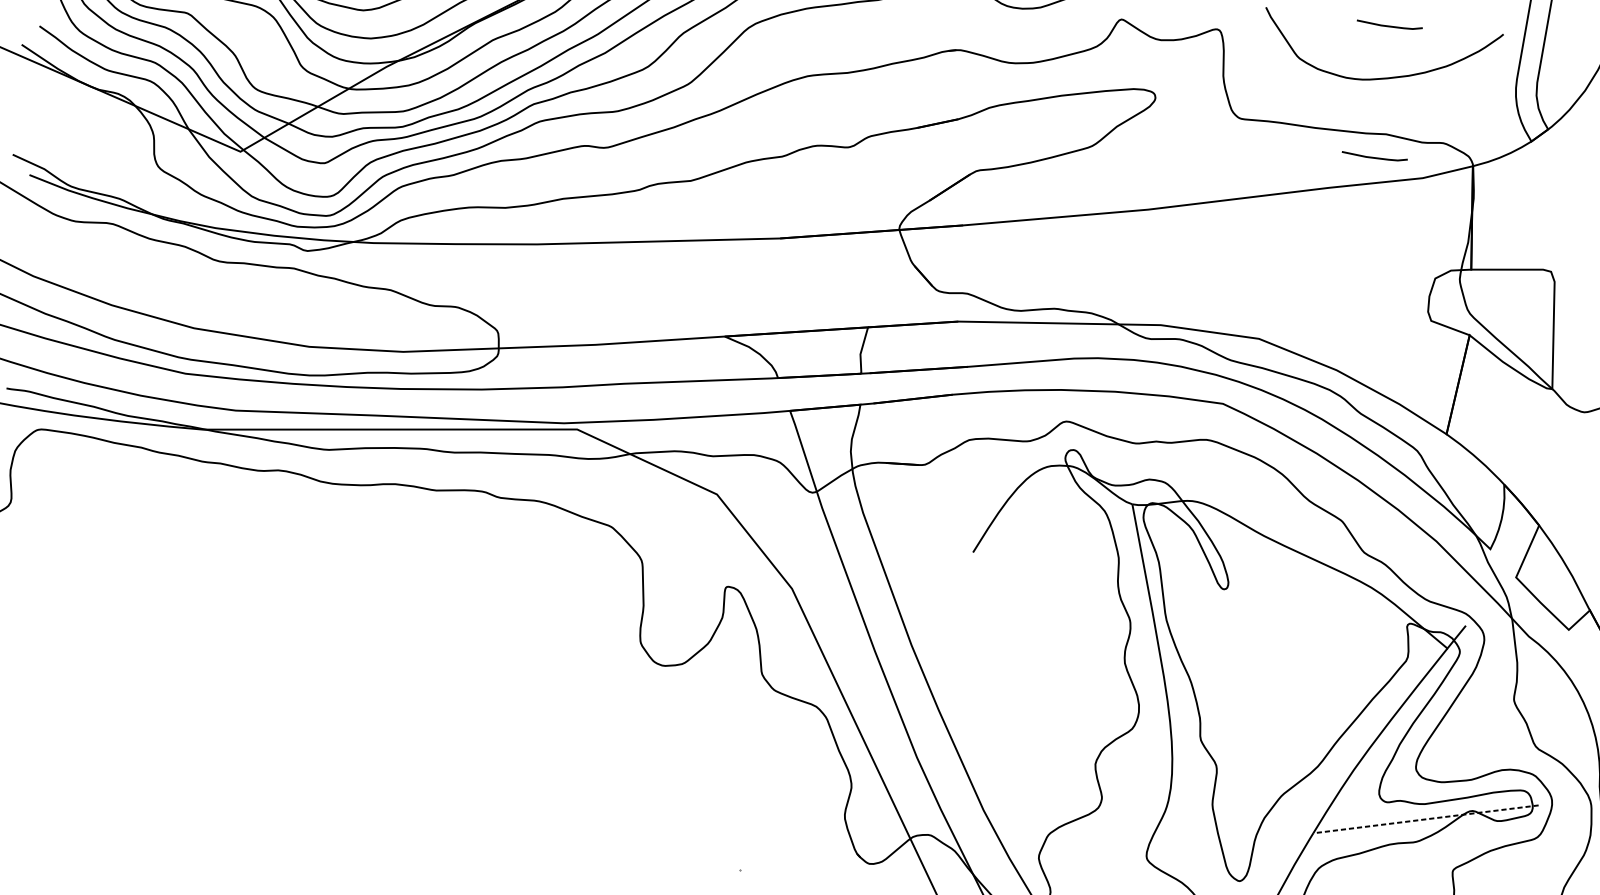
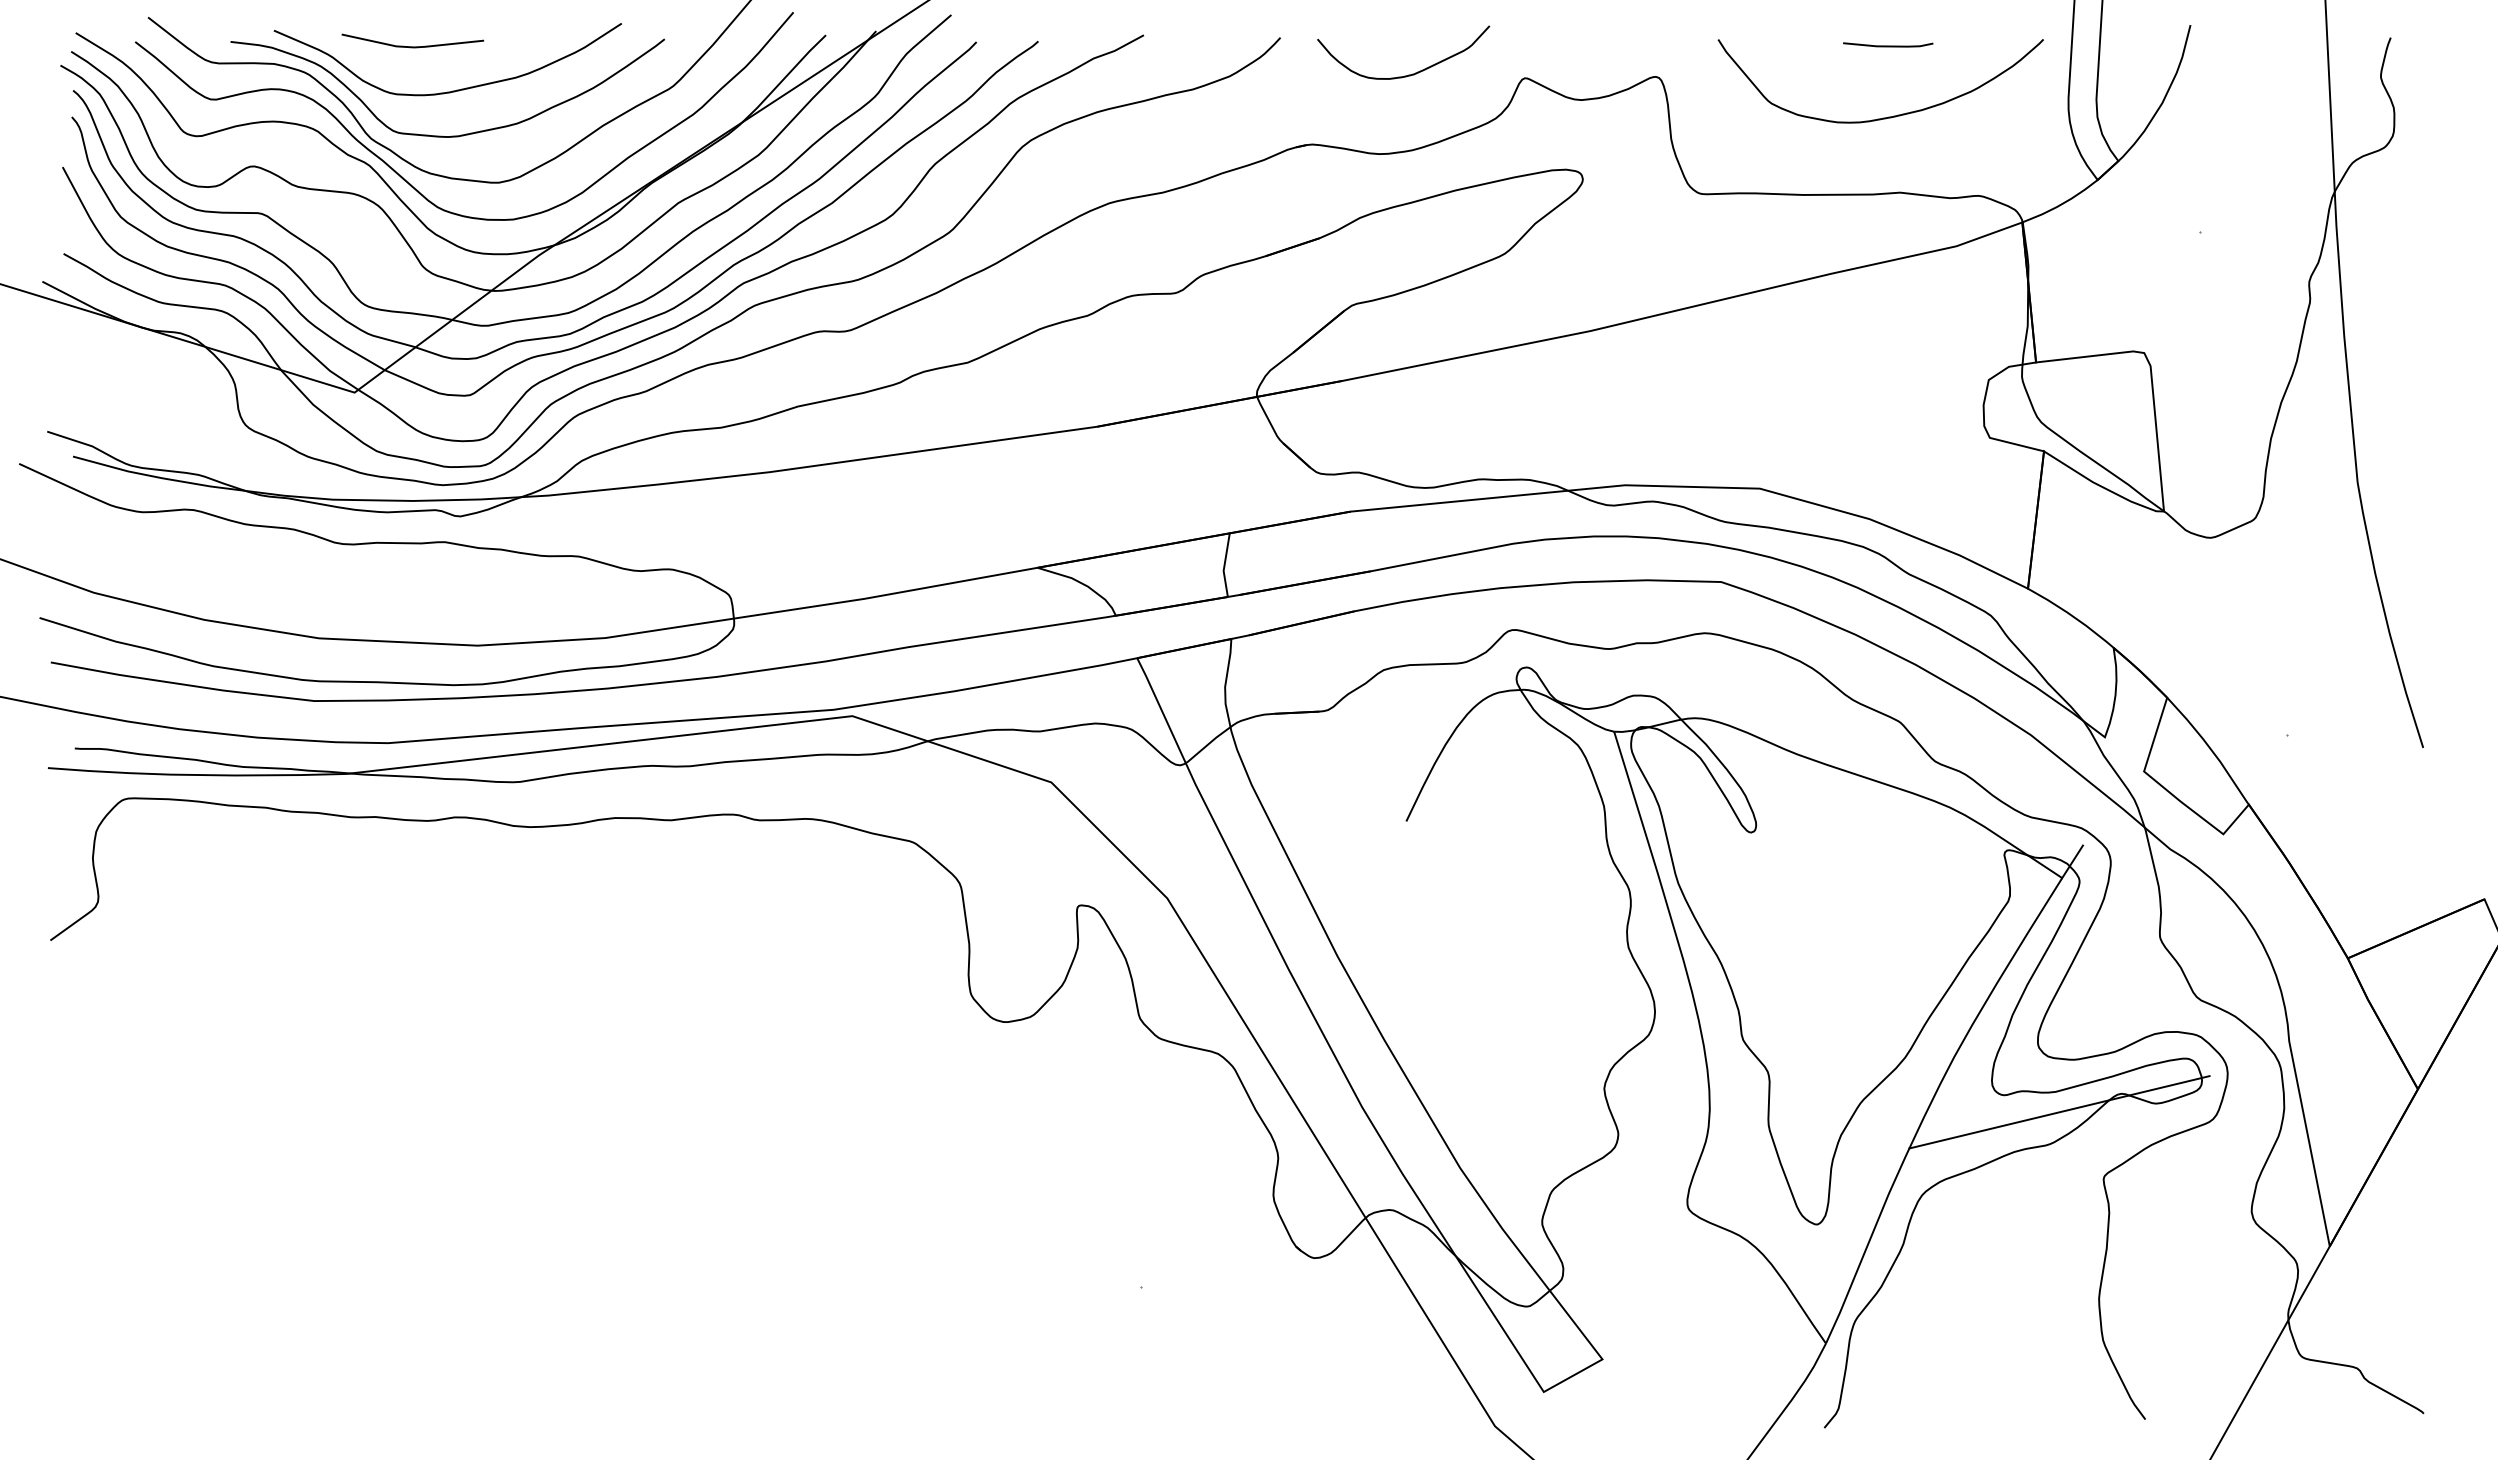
line: (1374, 157) -> (1888, 225), removed
line: (1425, 819) -> (2059, 1112), dashed -> solid

